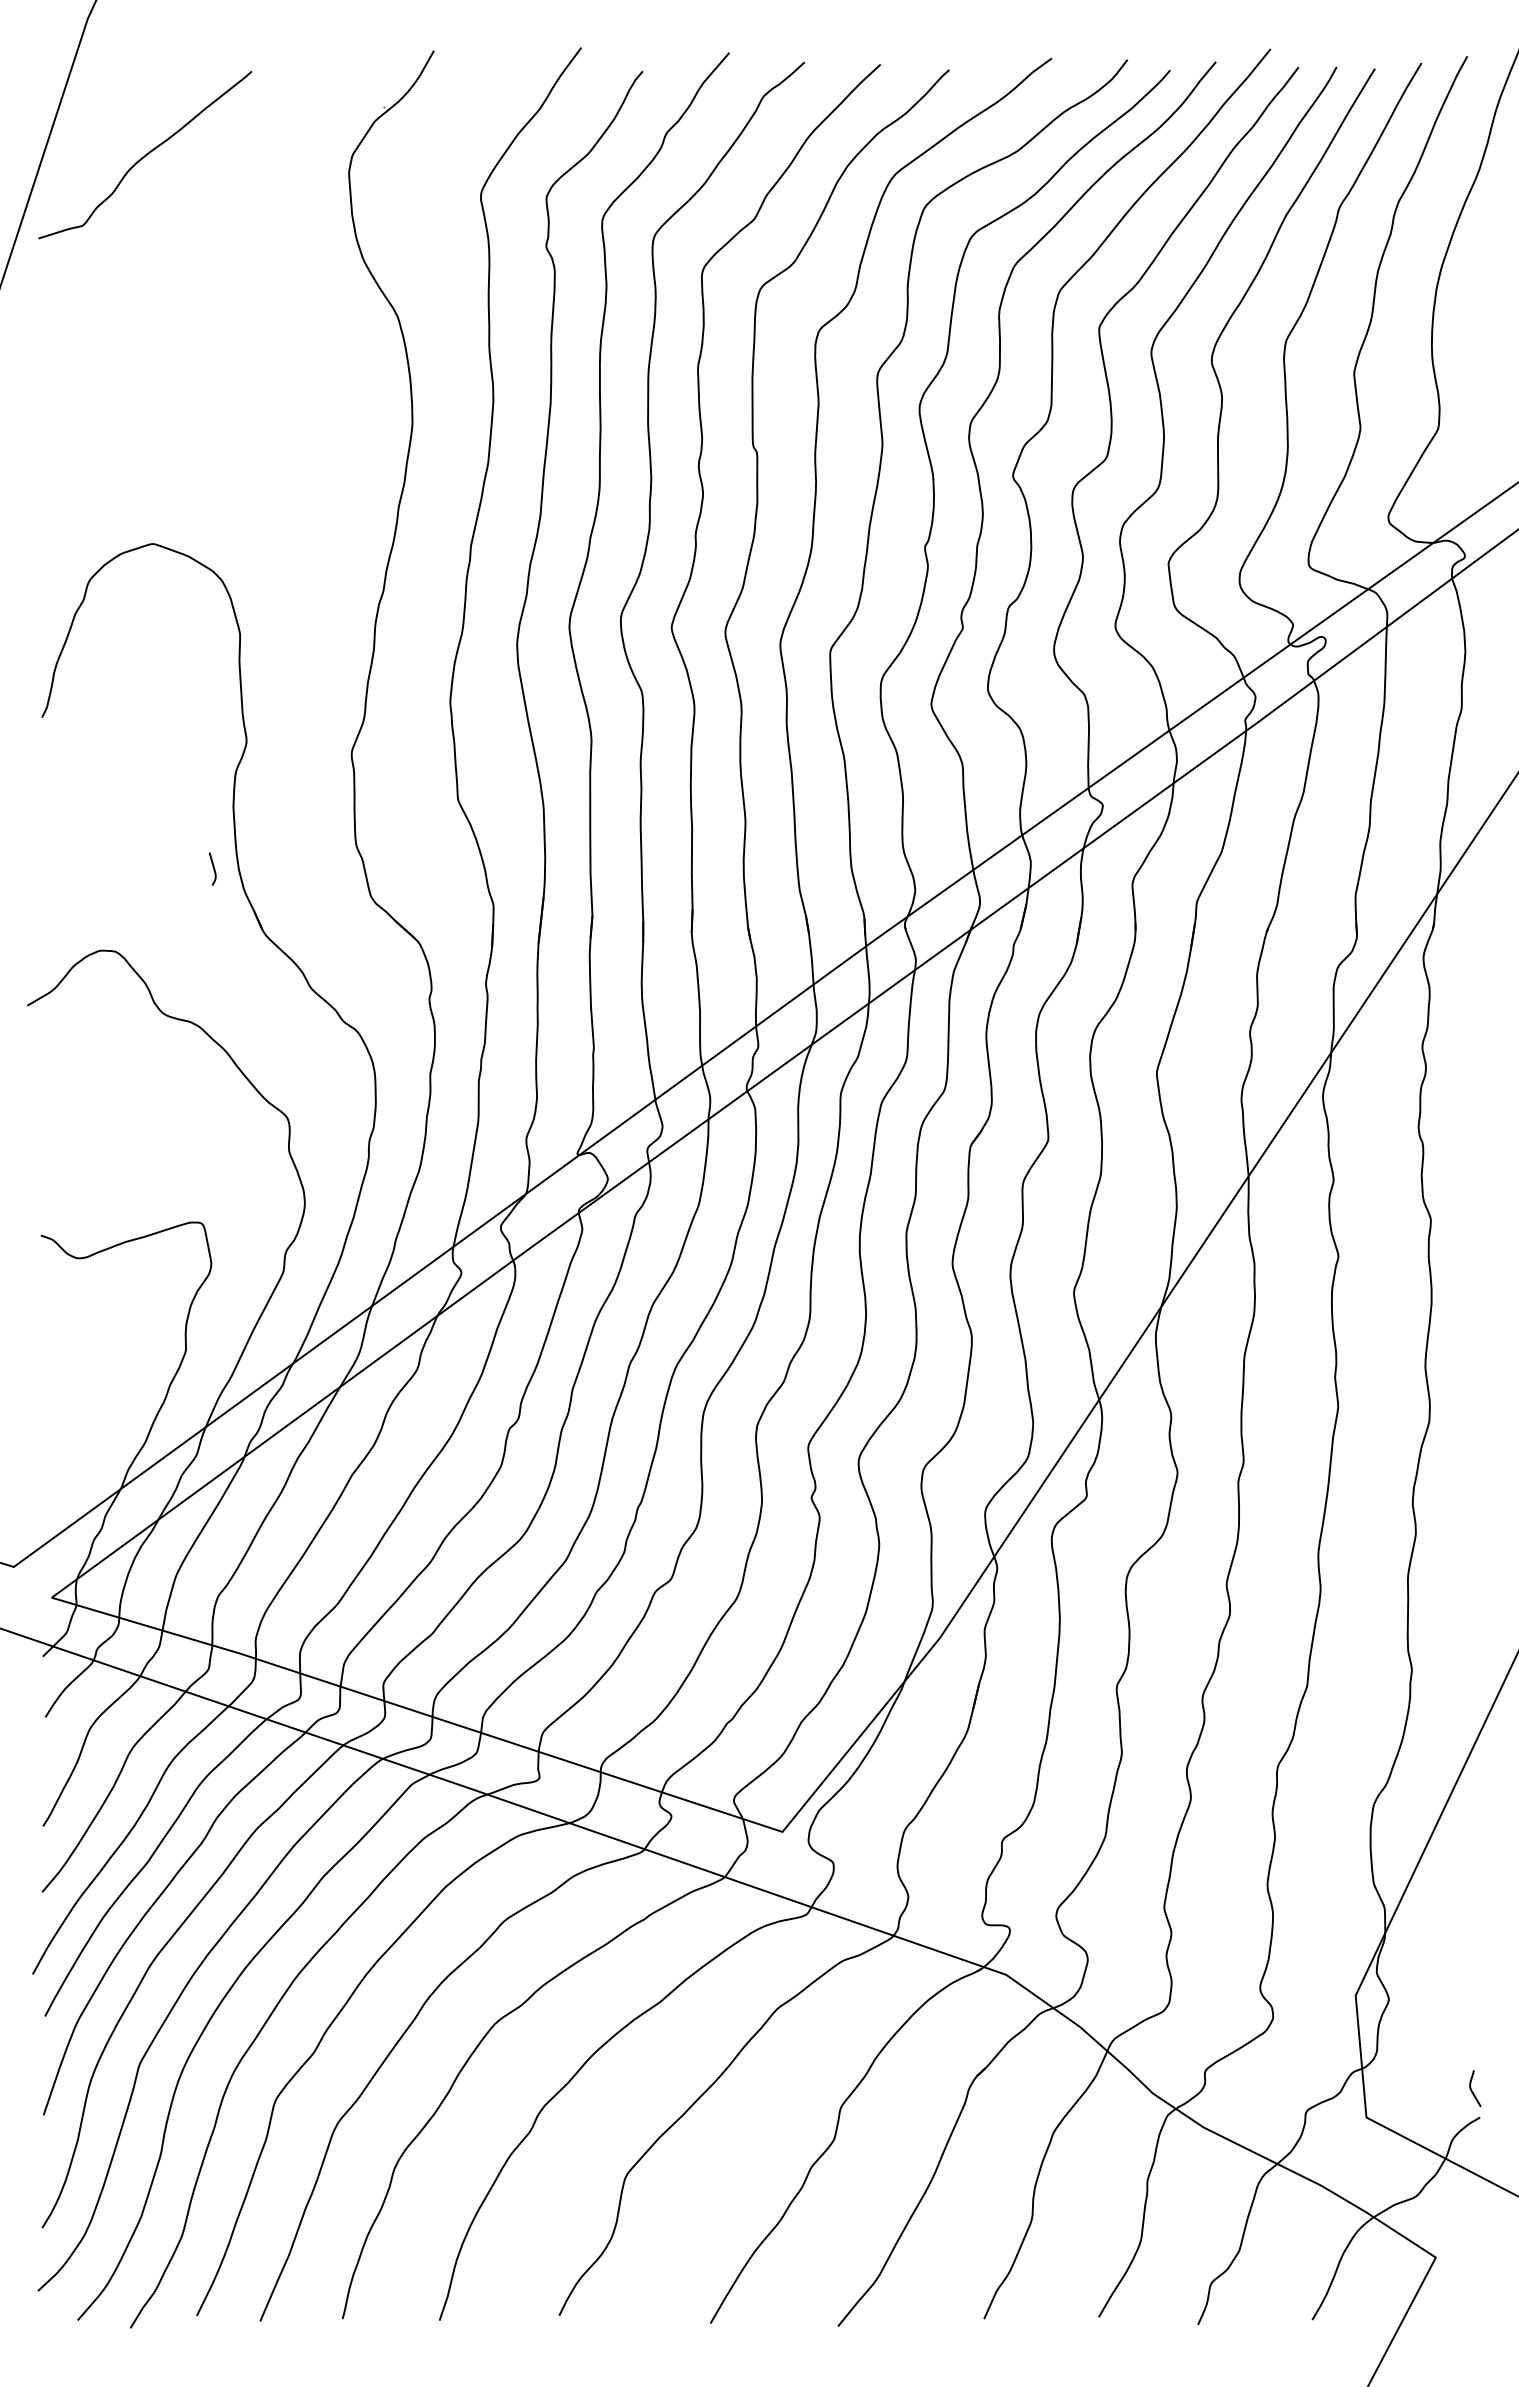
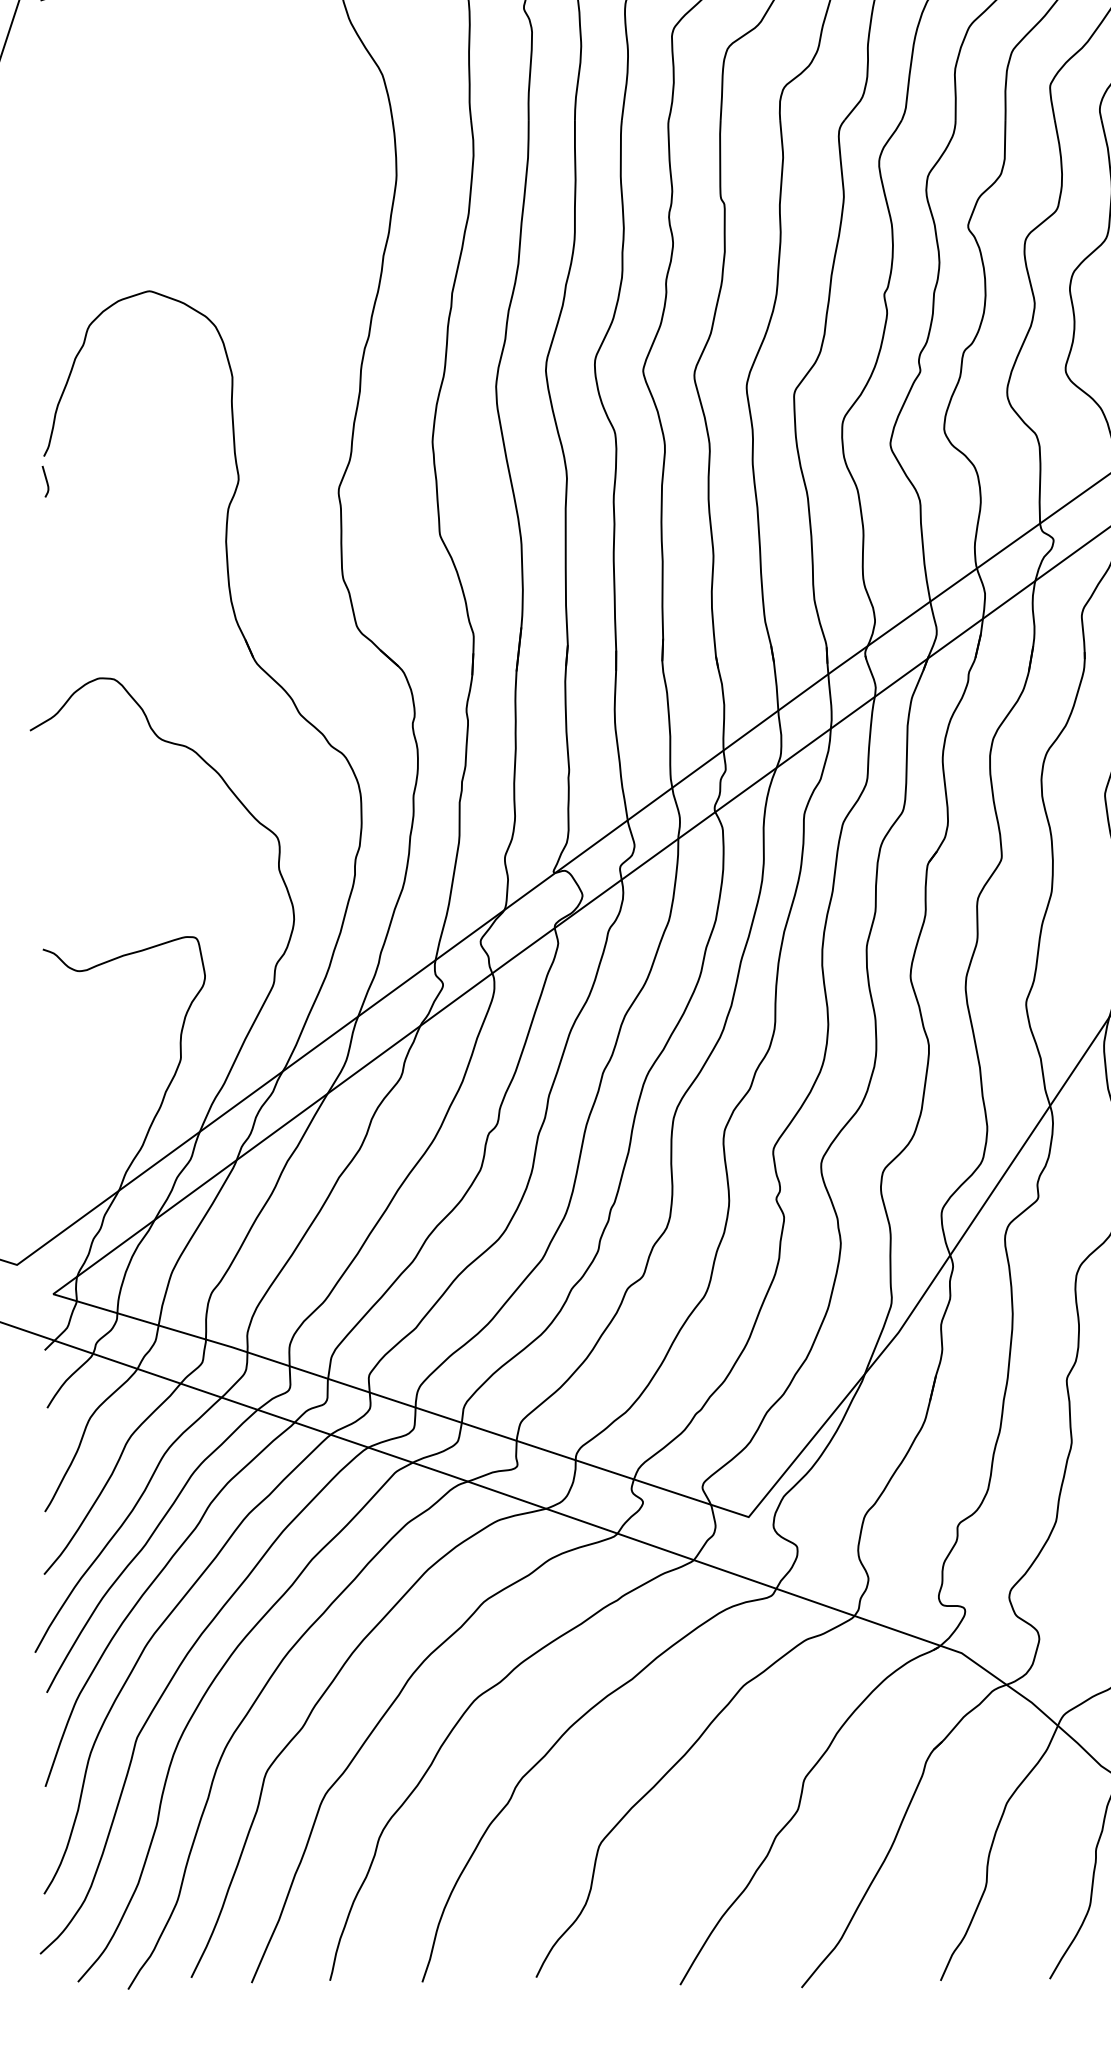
curve: (212, 867) -> (45, 480), moved

